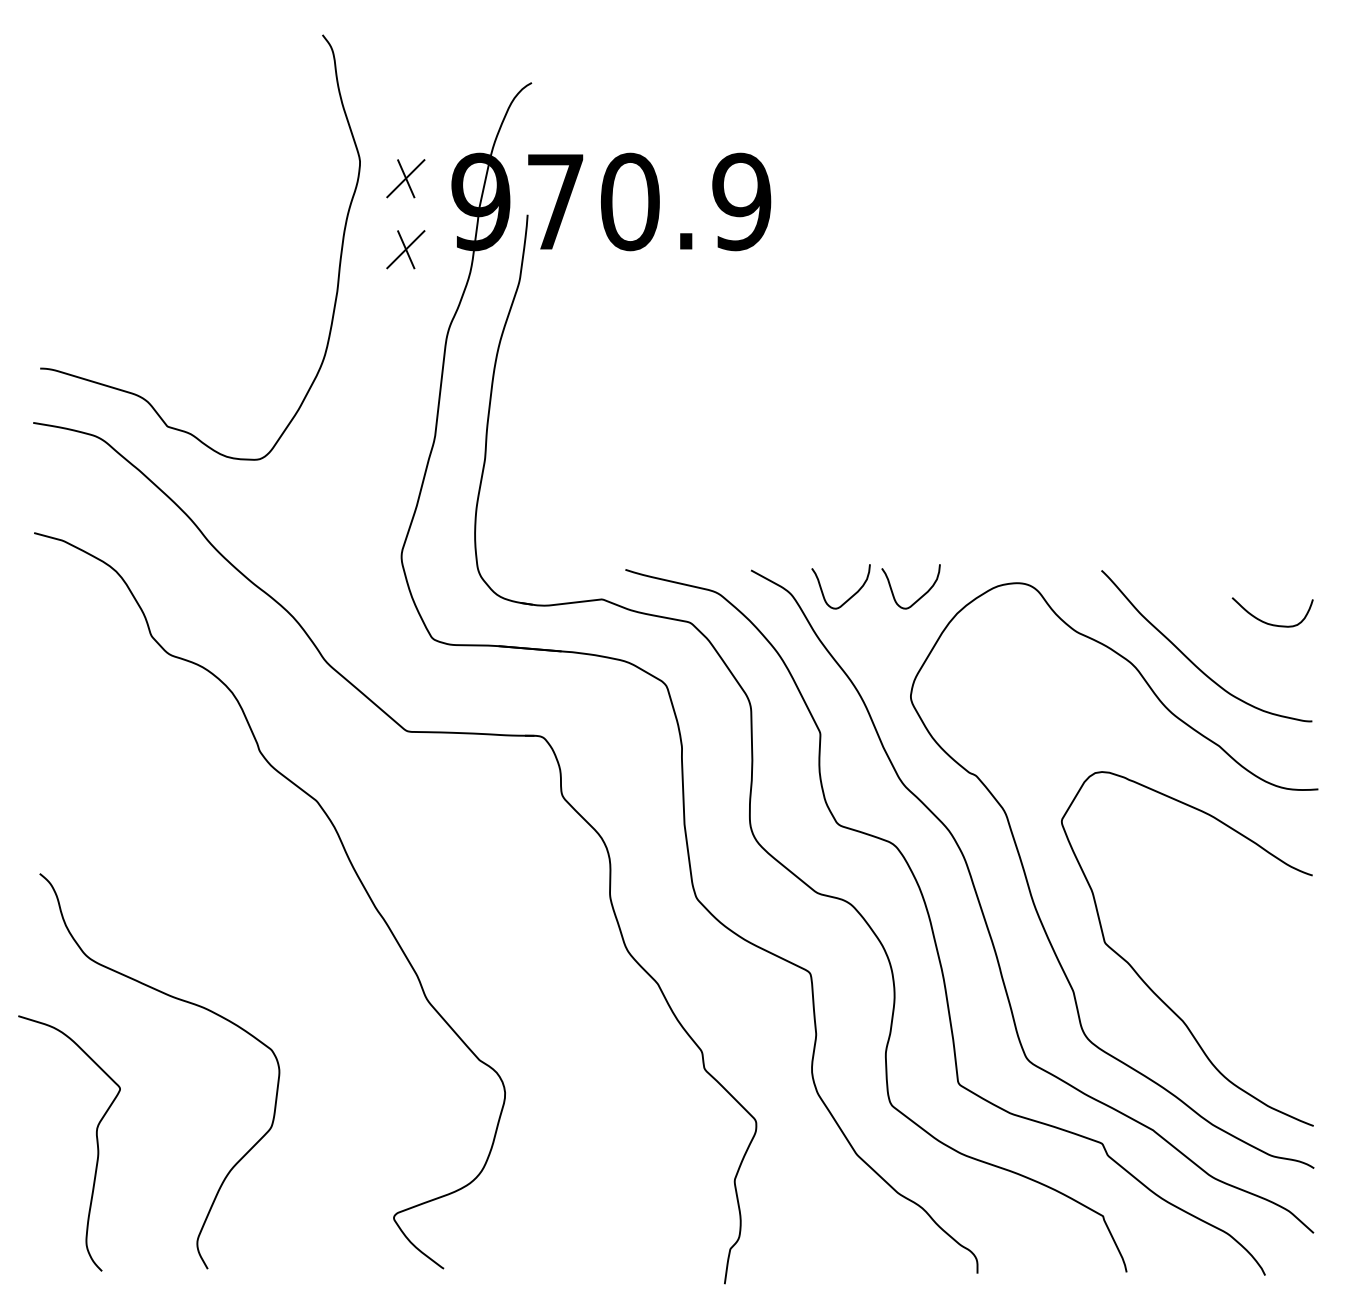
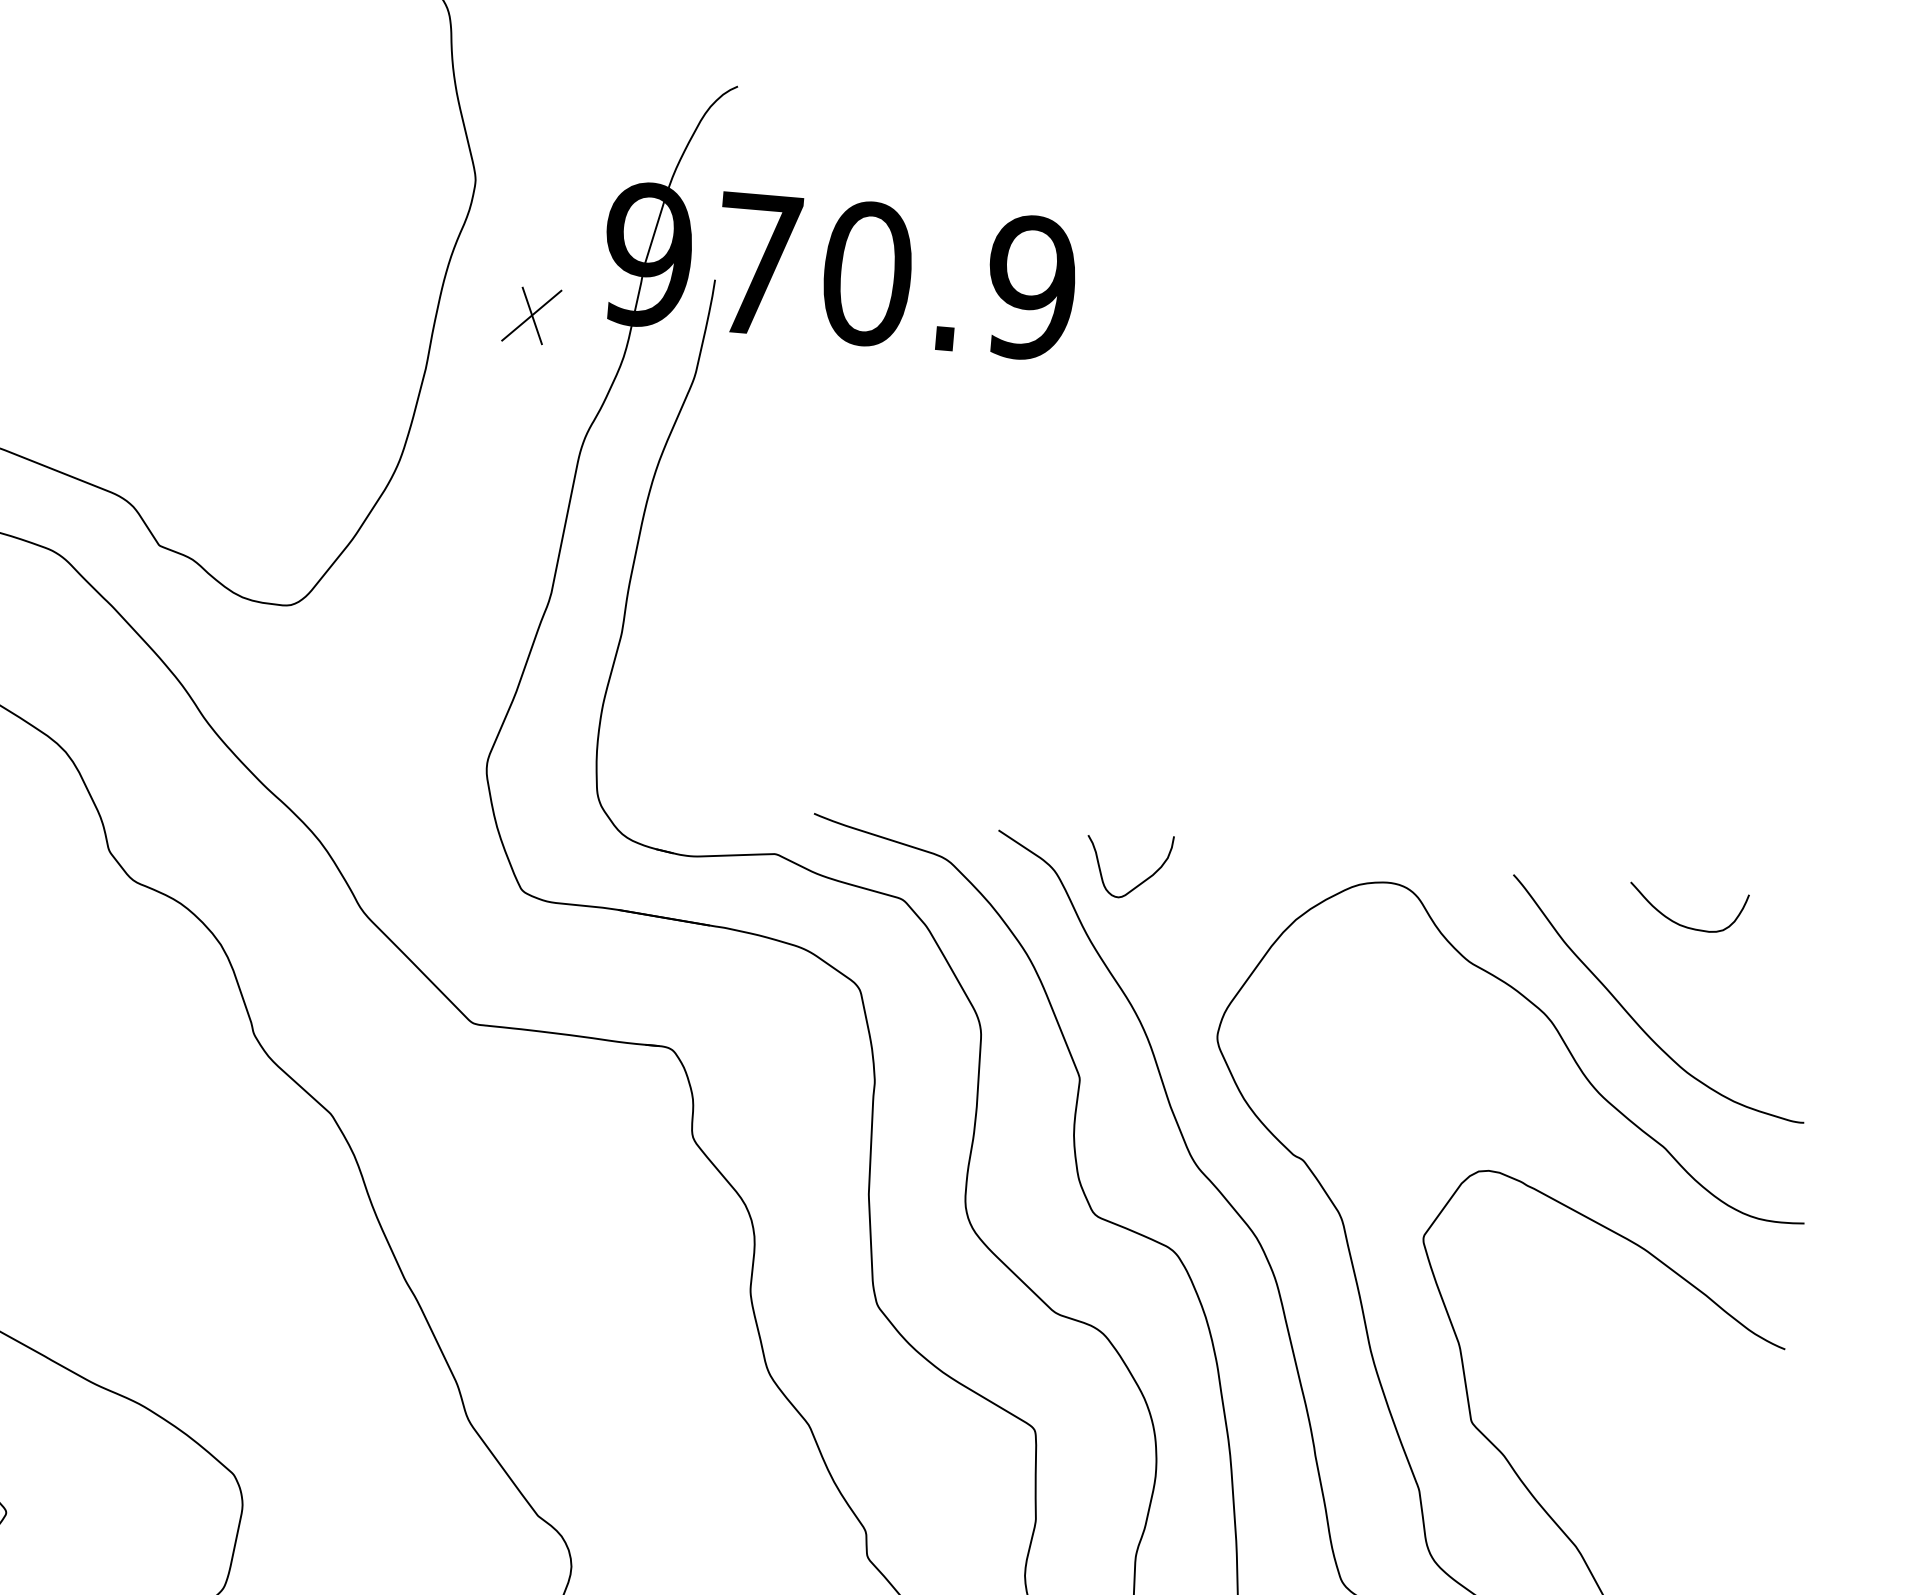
part: (405, 178) -> (540, 211), removed
curve: (920, 596) -> (1244, 890), removed
curve: (1271, 623) -> (1685, 924), moved

